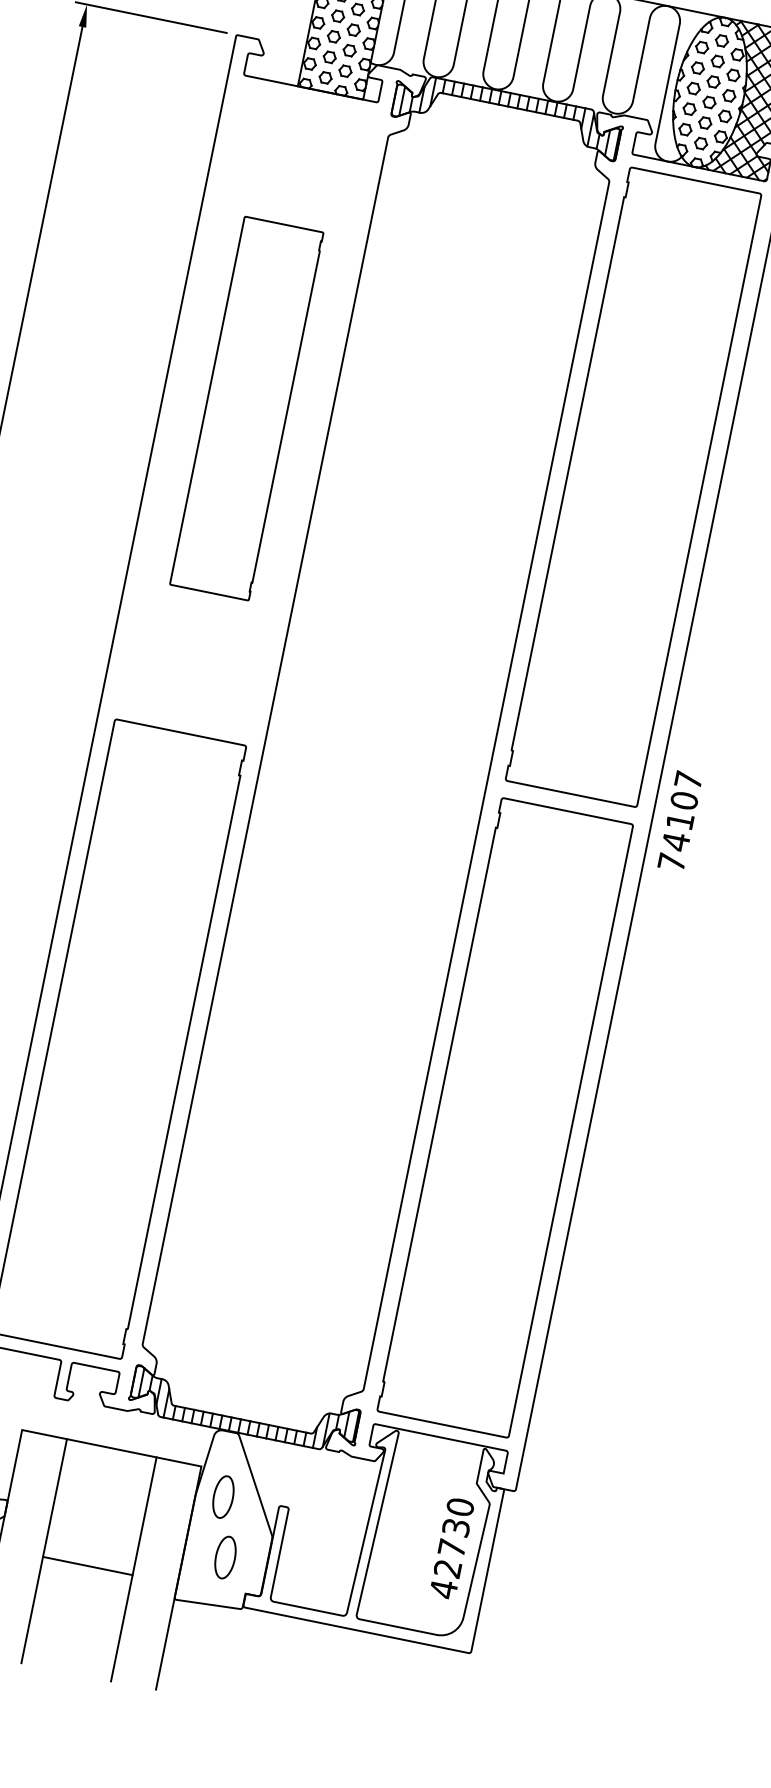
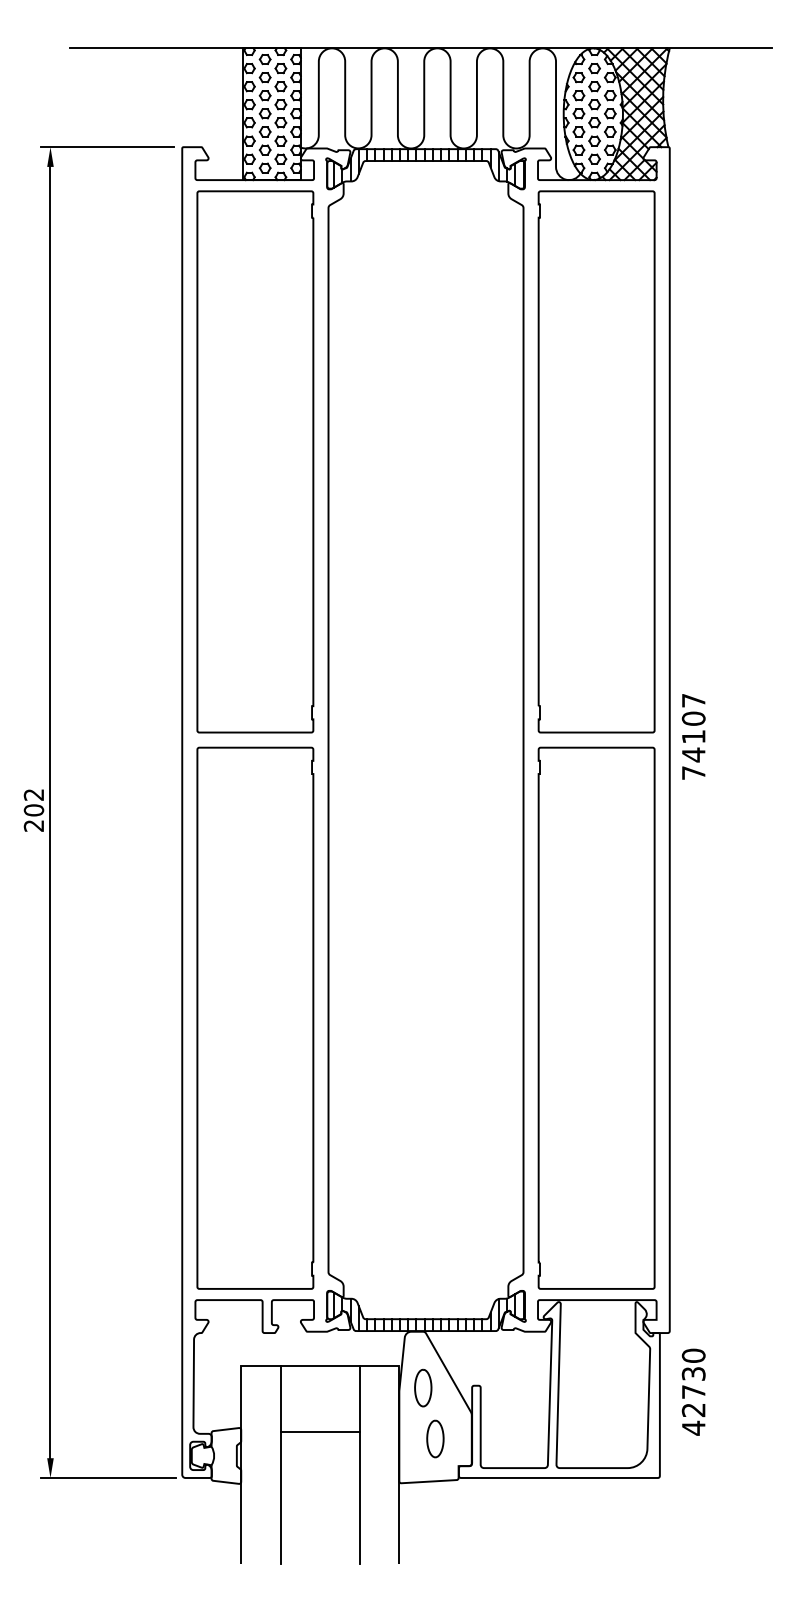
part: (246, 408) -> (255, 461), size x1.67
text: (451, 1547) -> (693, 1391), moved
line: (87, 1565) -> (319, 1431), moved

